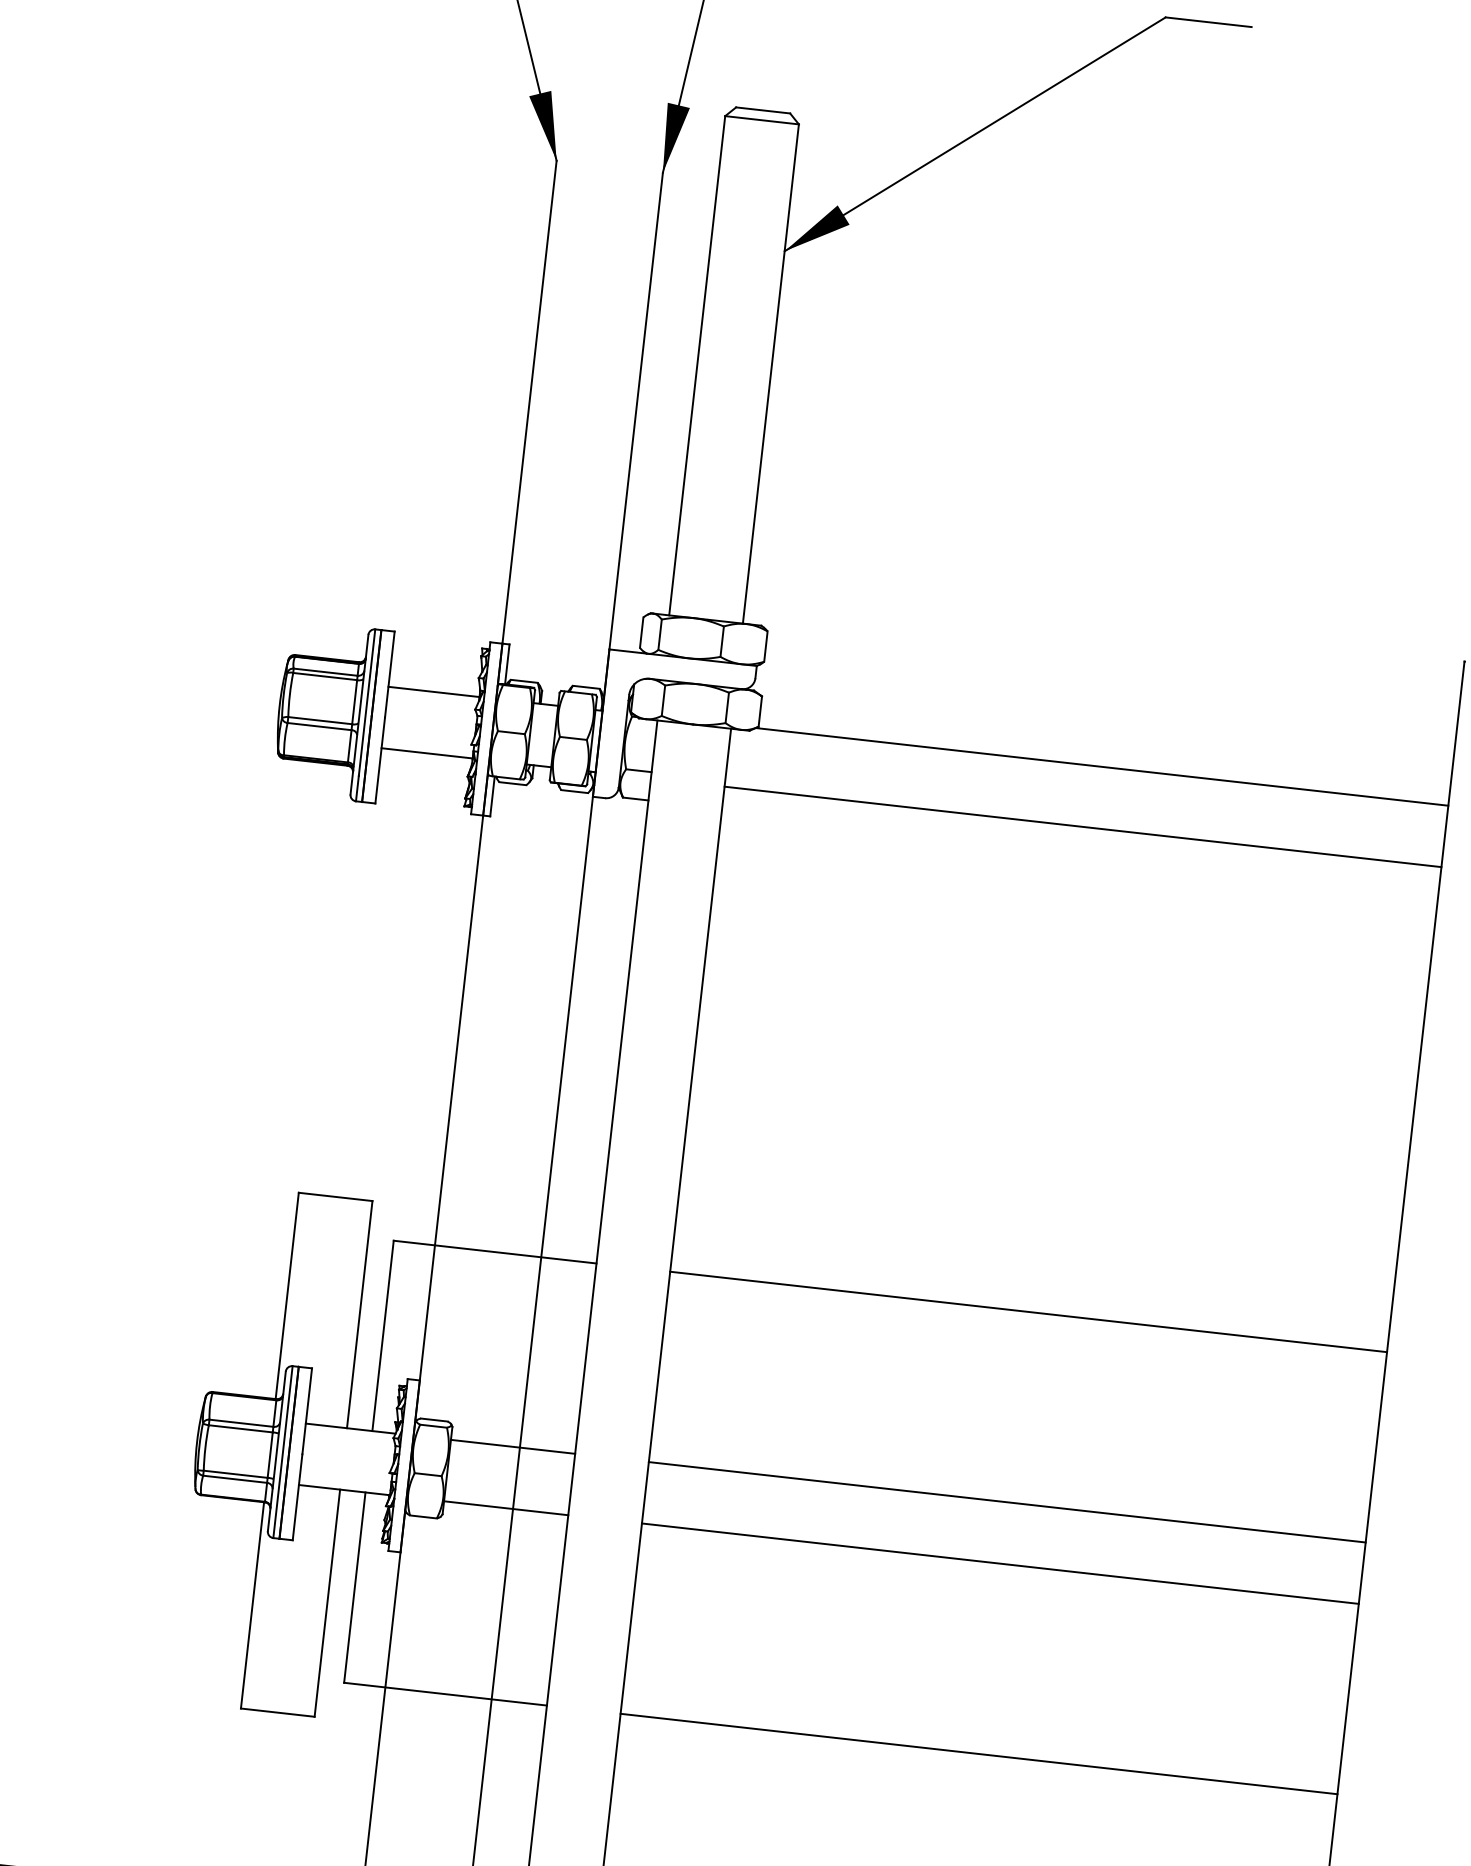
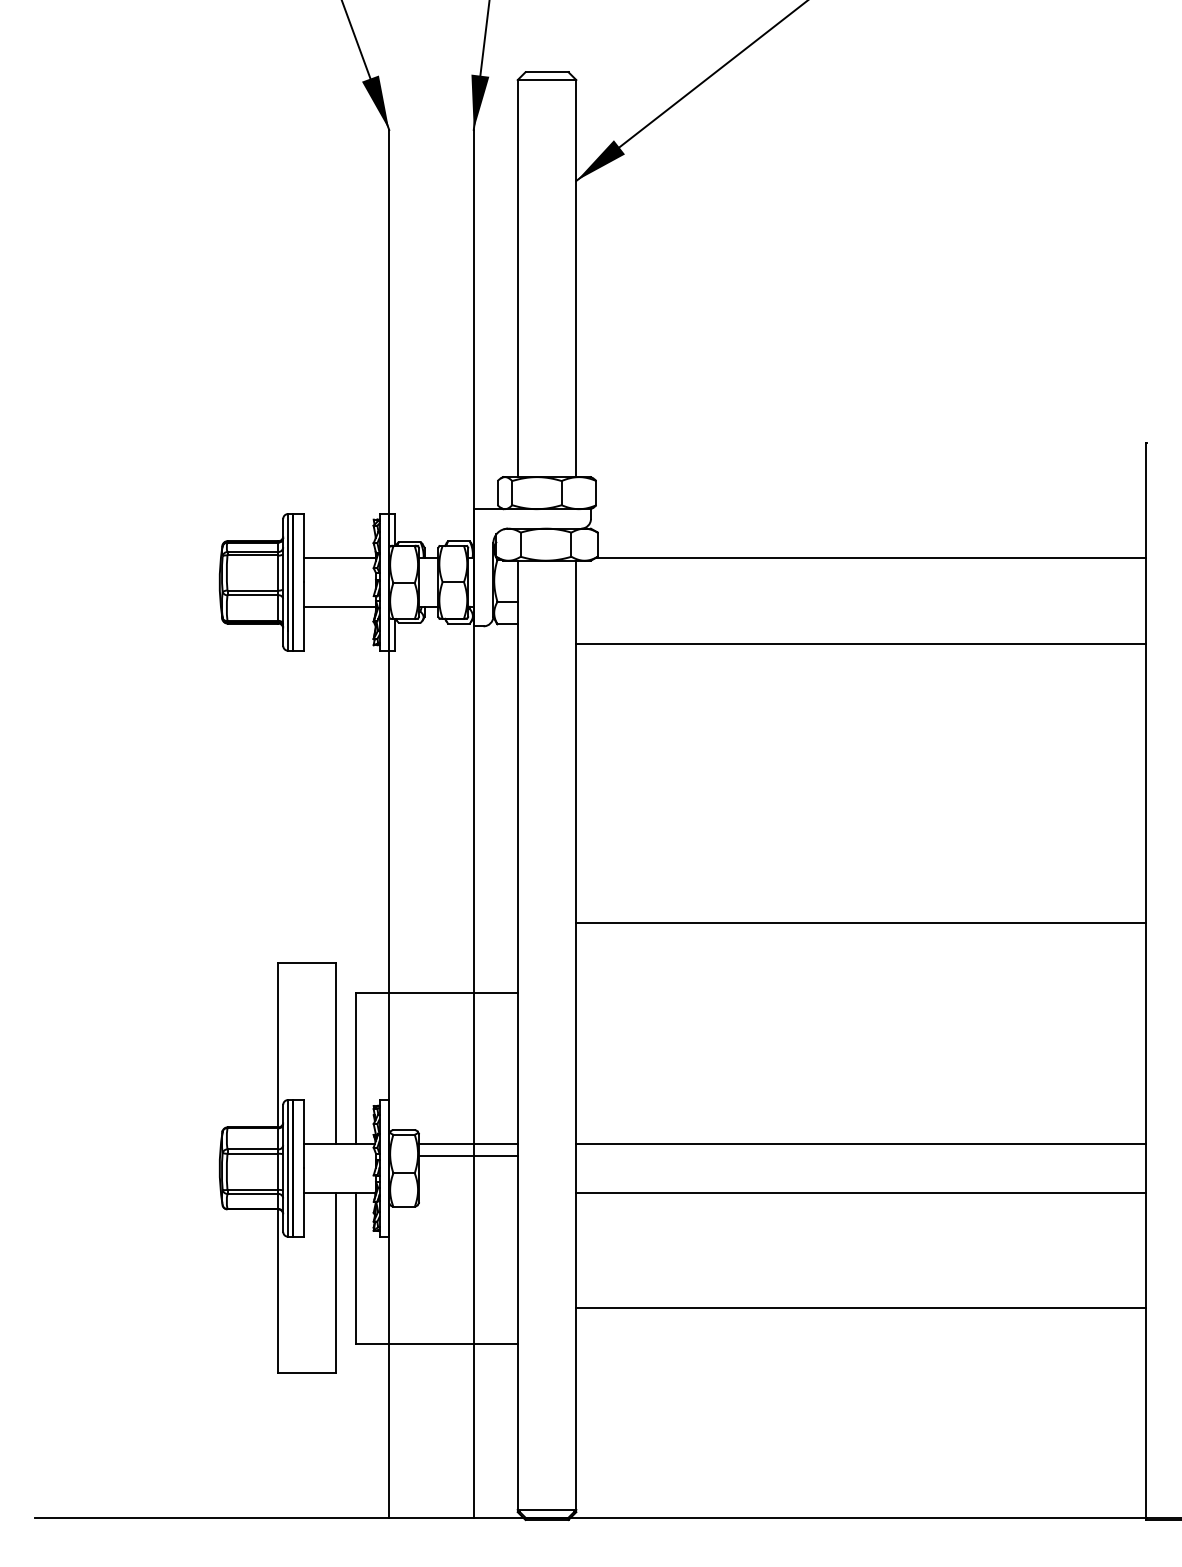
line: (1083, 826) -> (861, 643), moved
line: (1028, 1311) -> (861, 922), moved
line: (505, 1507) -> (467, 1155), moved
line: (979, 1754) -> (861, 1308), moved

